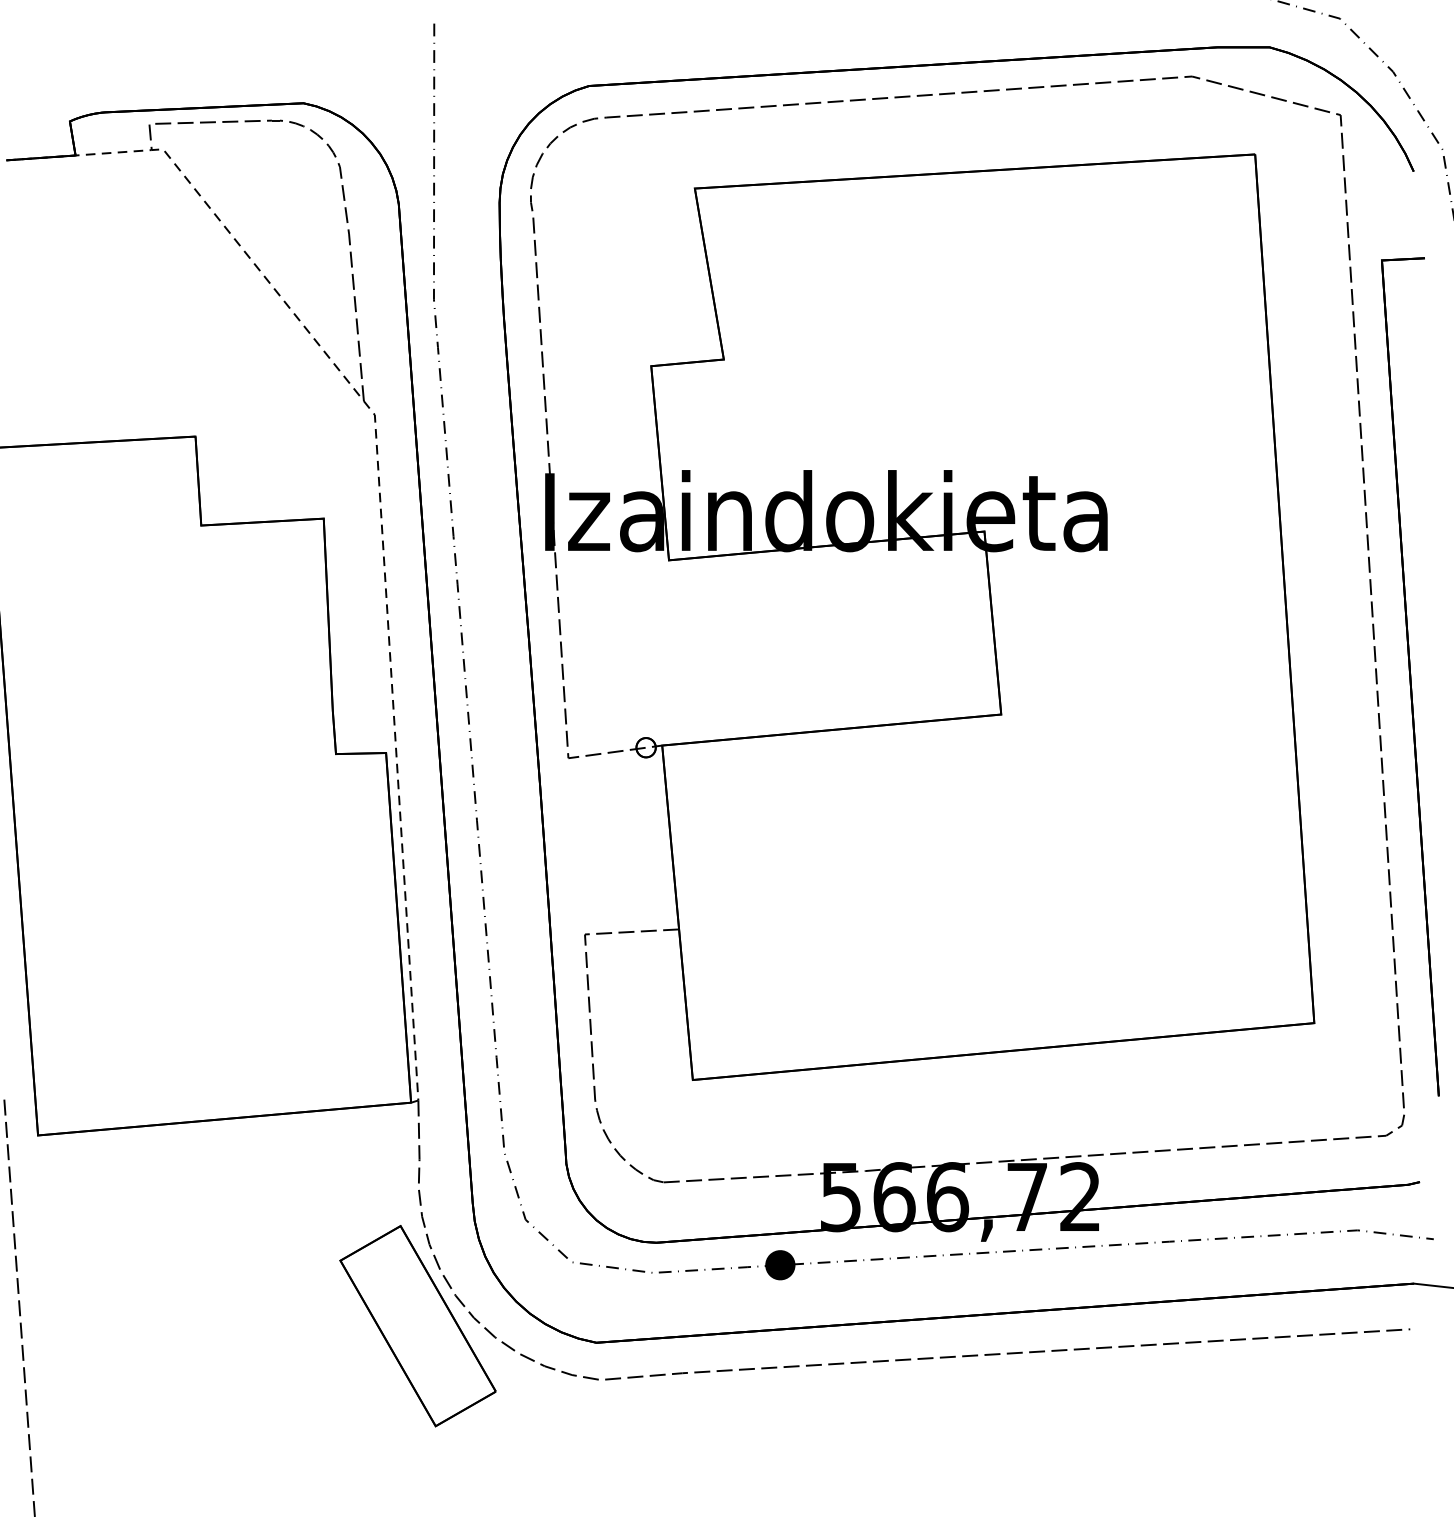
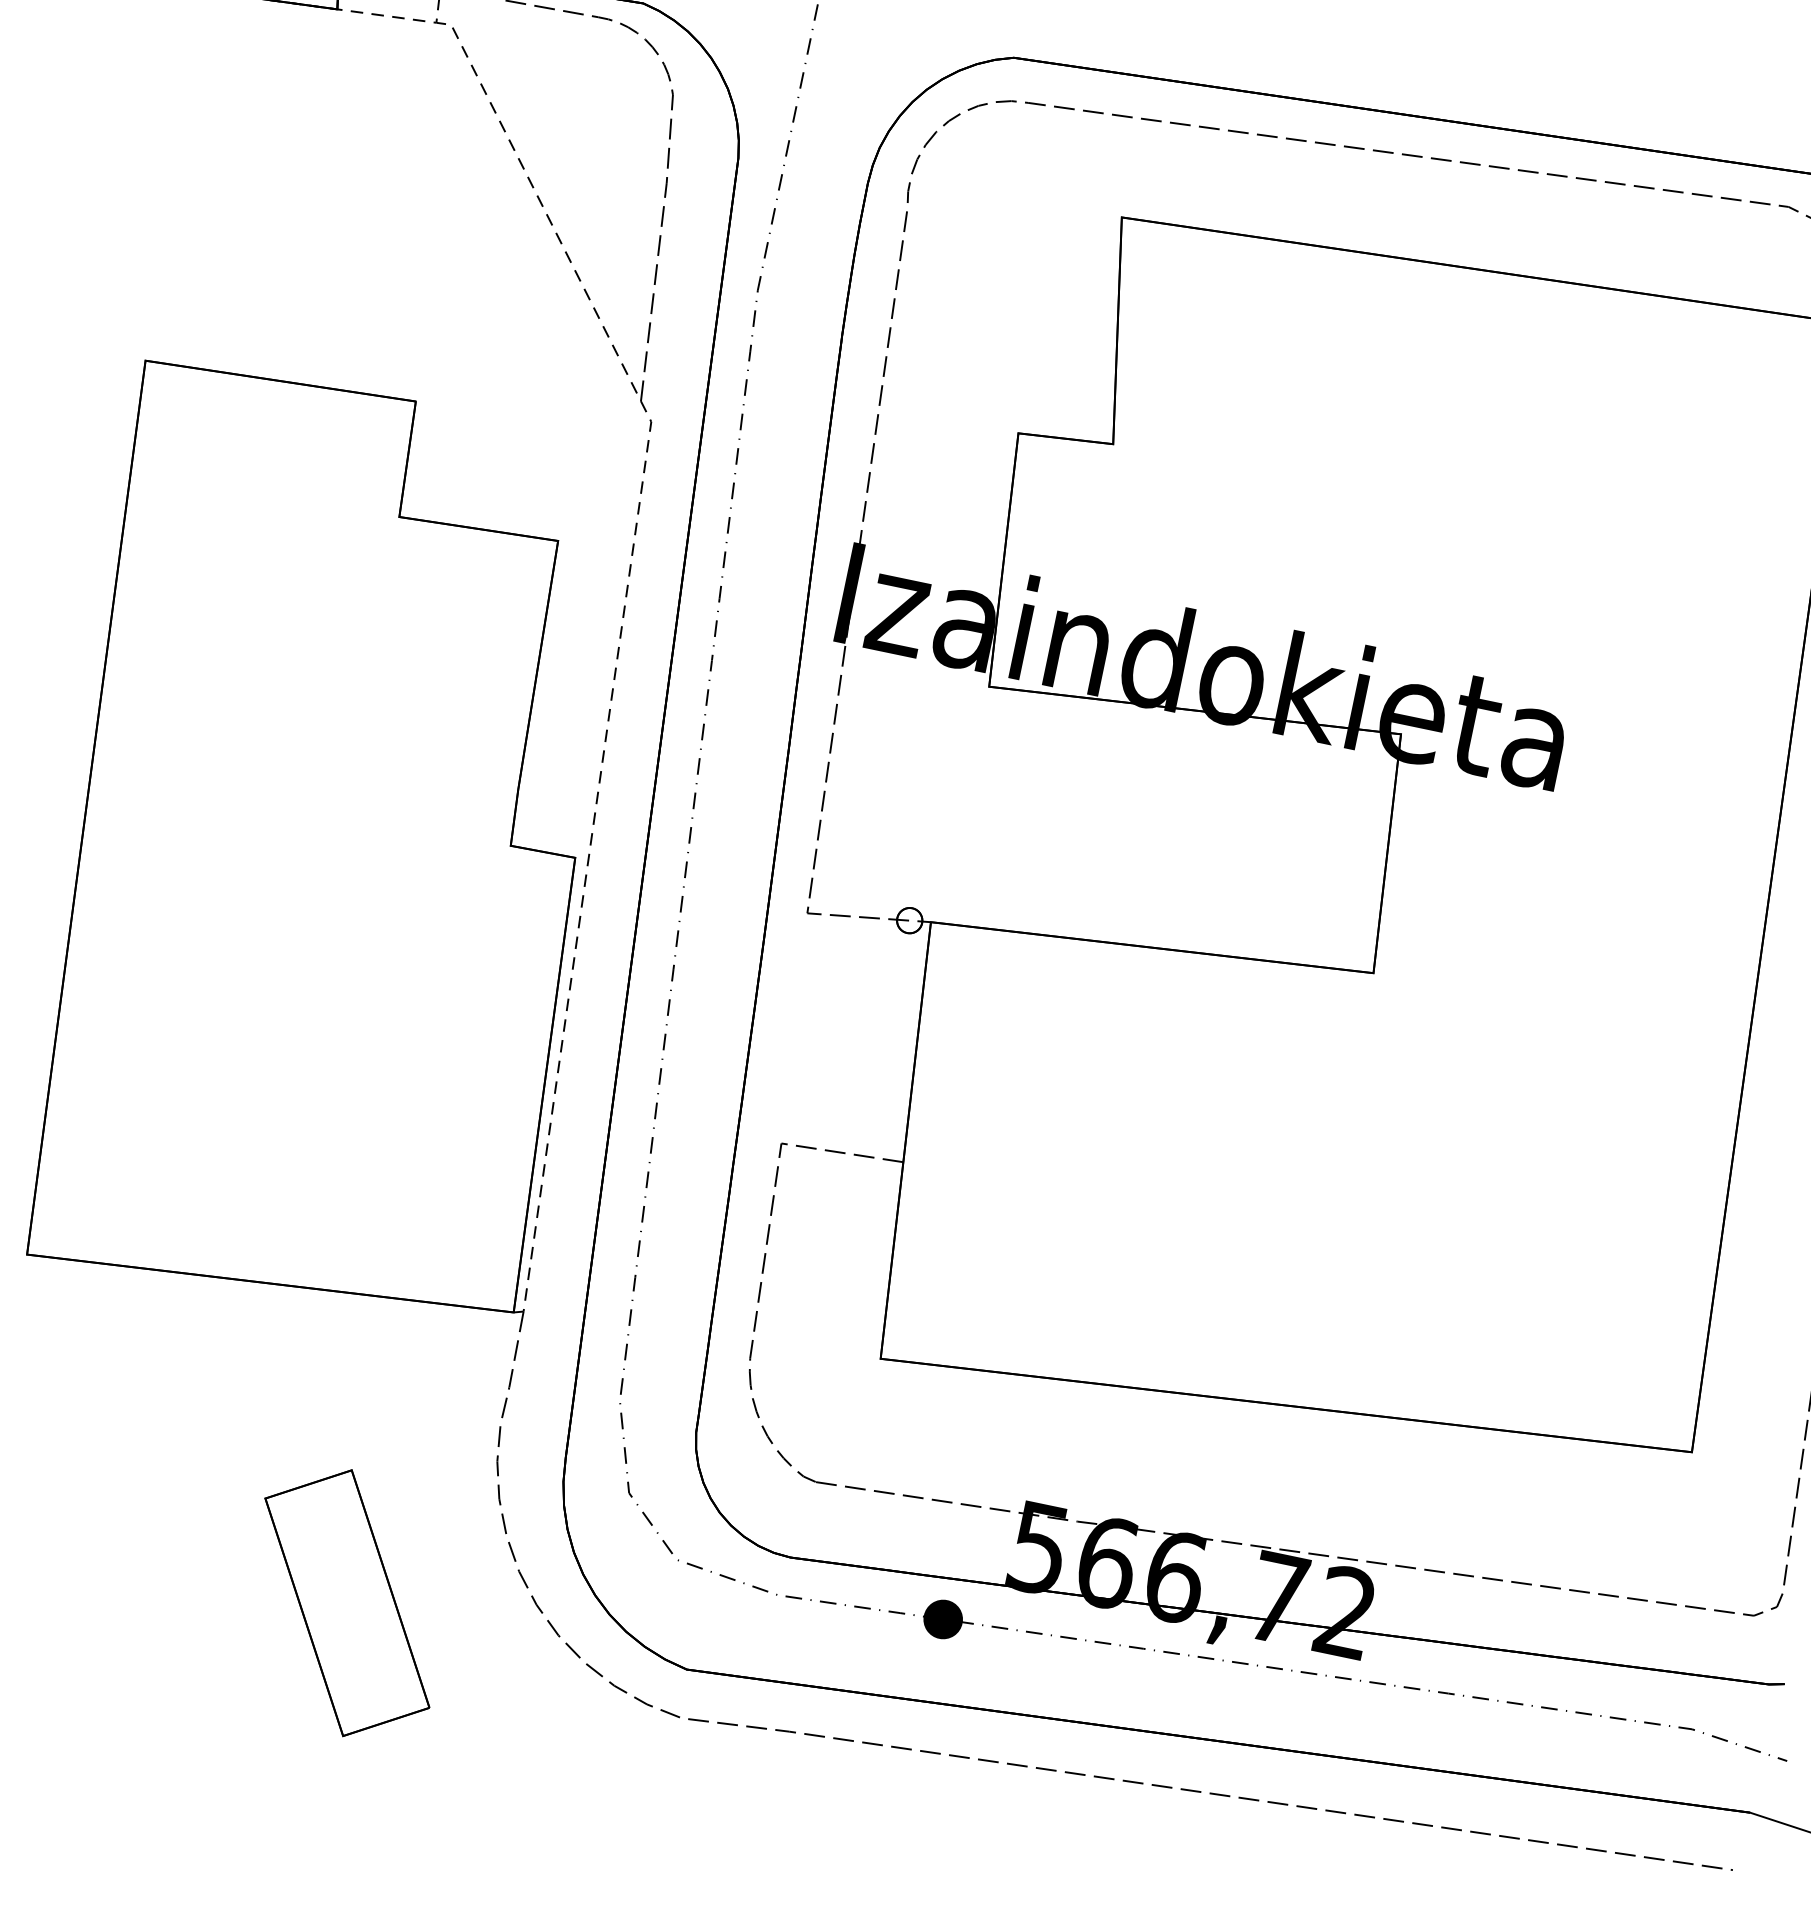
part: (417, 1326) -> (346, 1603), moved

